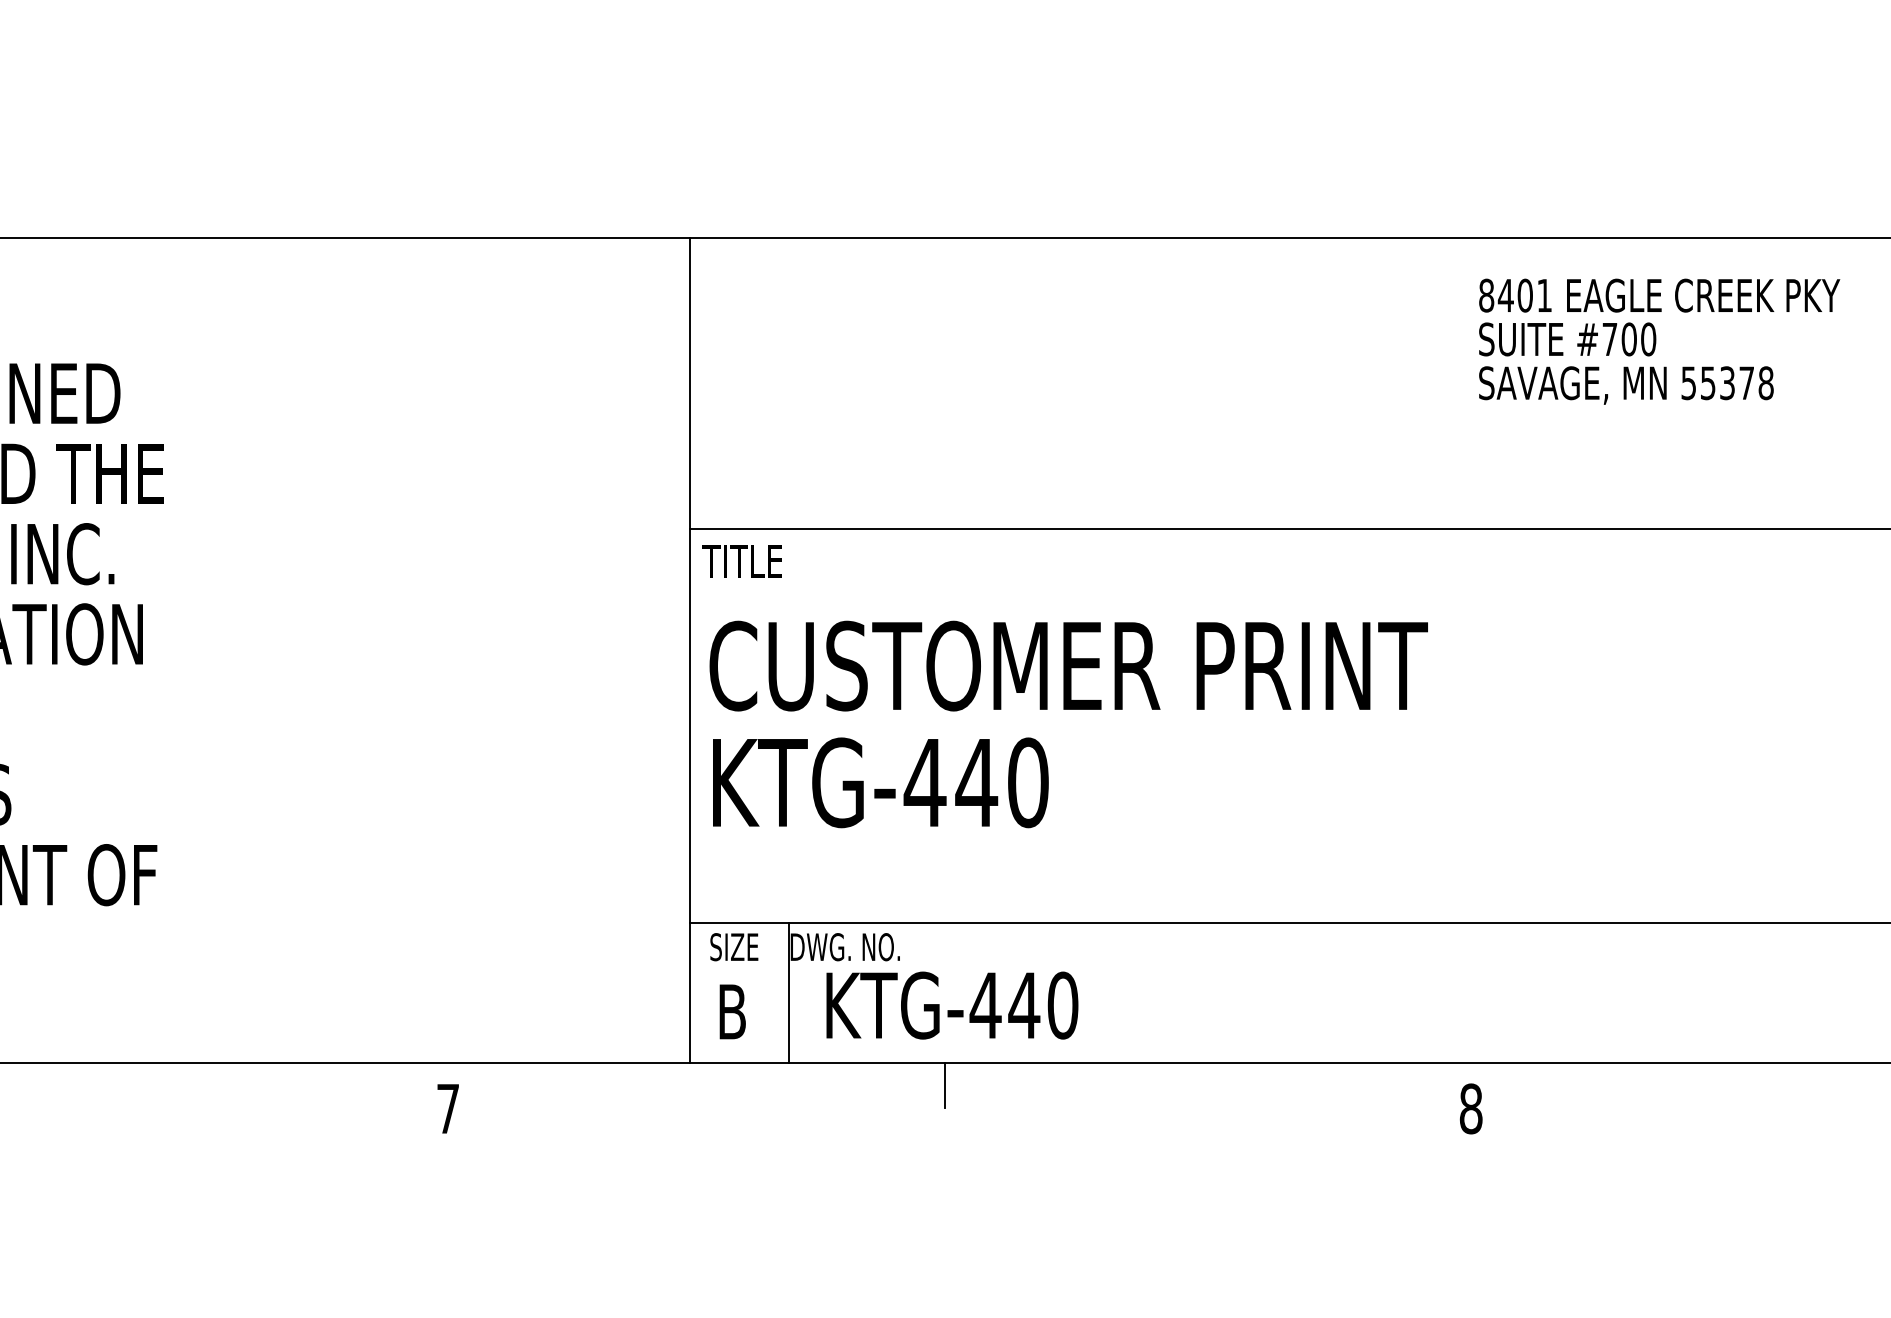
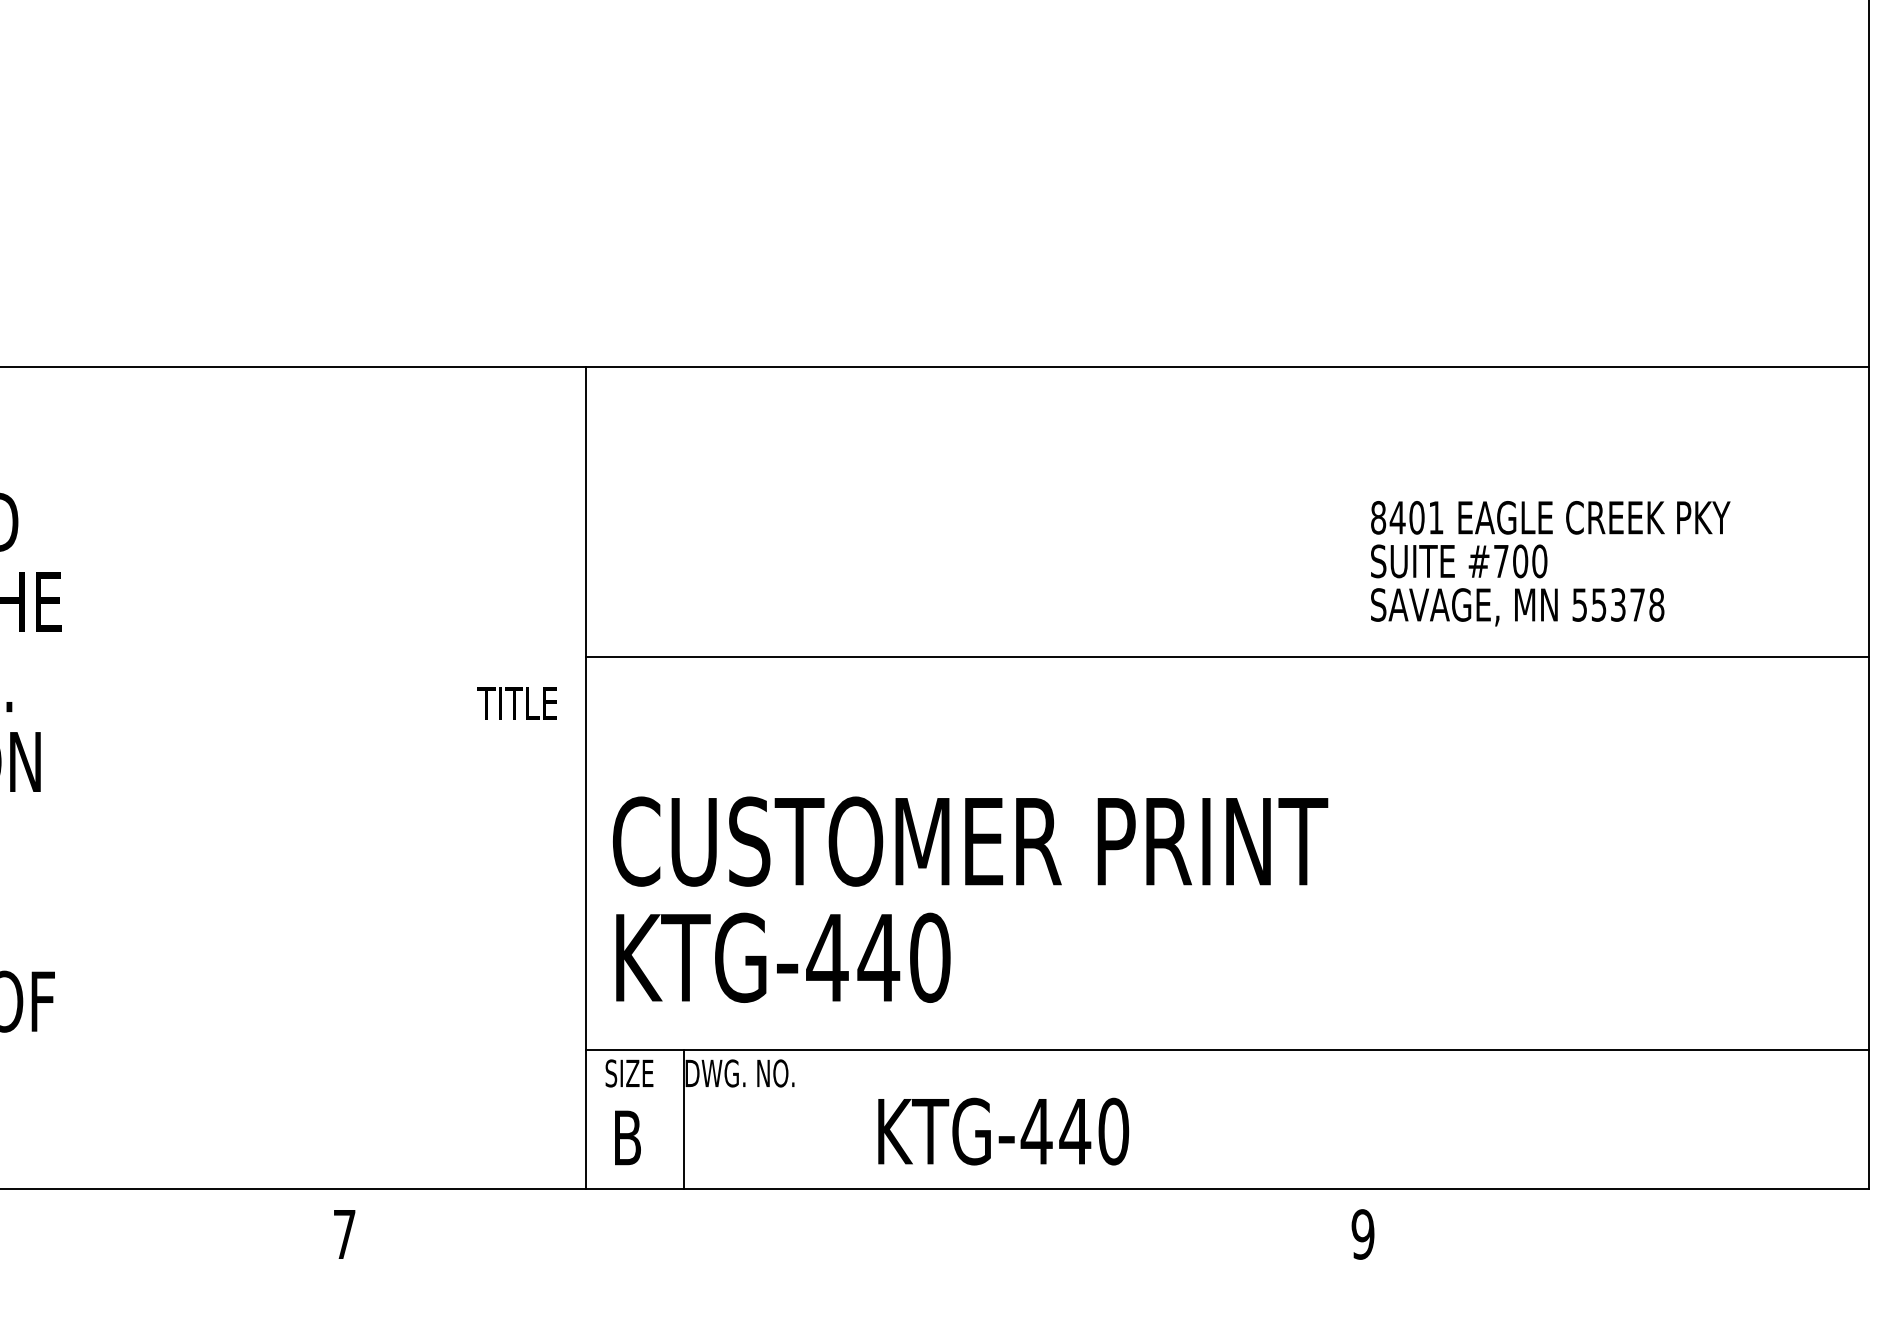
text: (1659, 341) -> (1550, 563), moved
text: (741, 561) -> (516, 703), moved
text: (1068, 724) -> (970, 899), moved
text: (952, 1005) -> (1003, 1131), moved
line: (945, 1084) -> (839, 1210), removed
text: (1470, 1108) -> (1362, 1234), 8 -> 9

